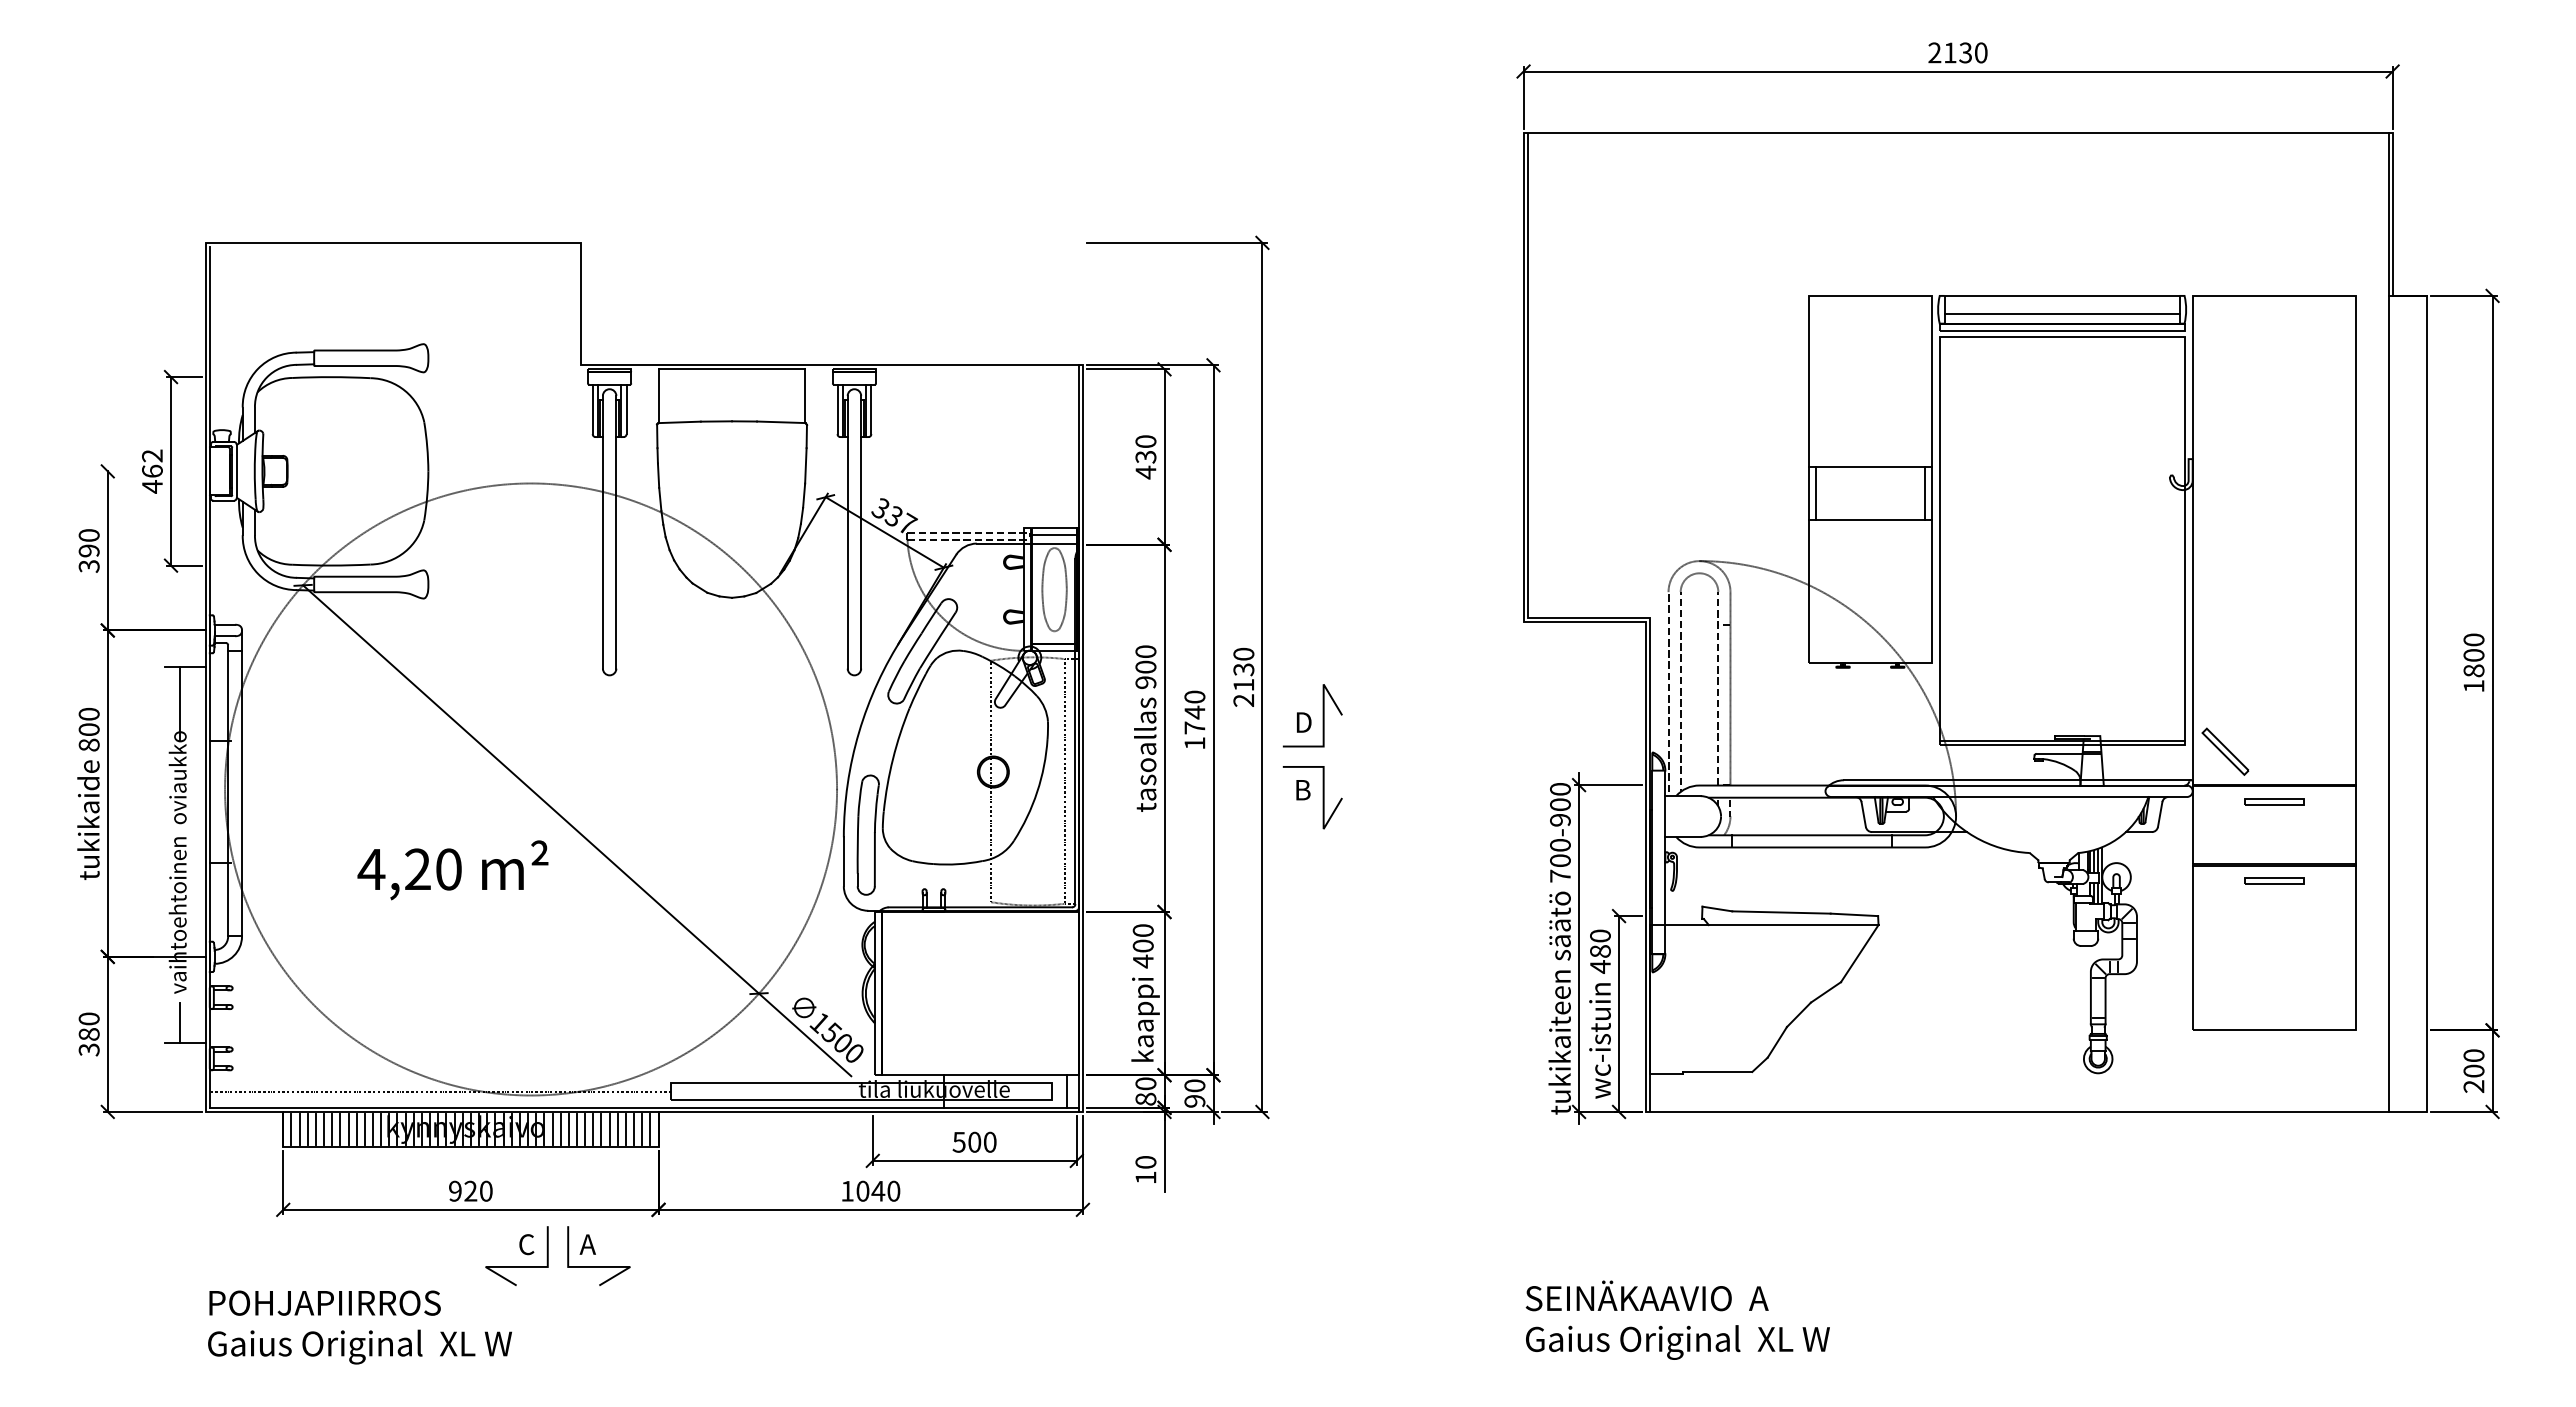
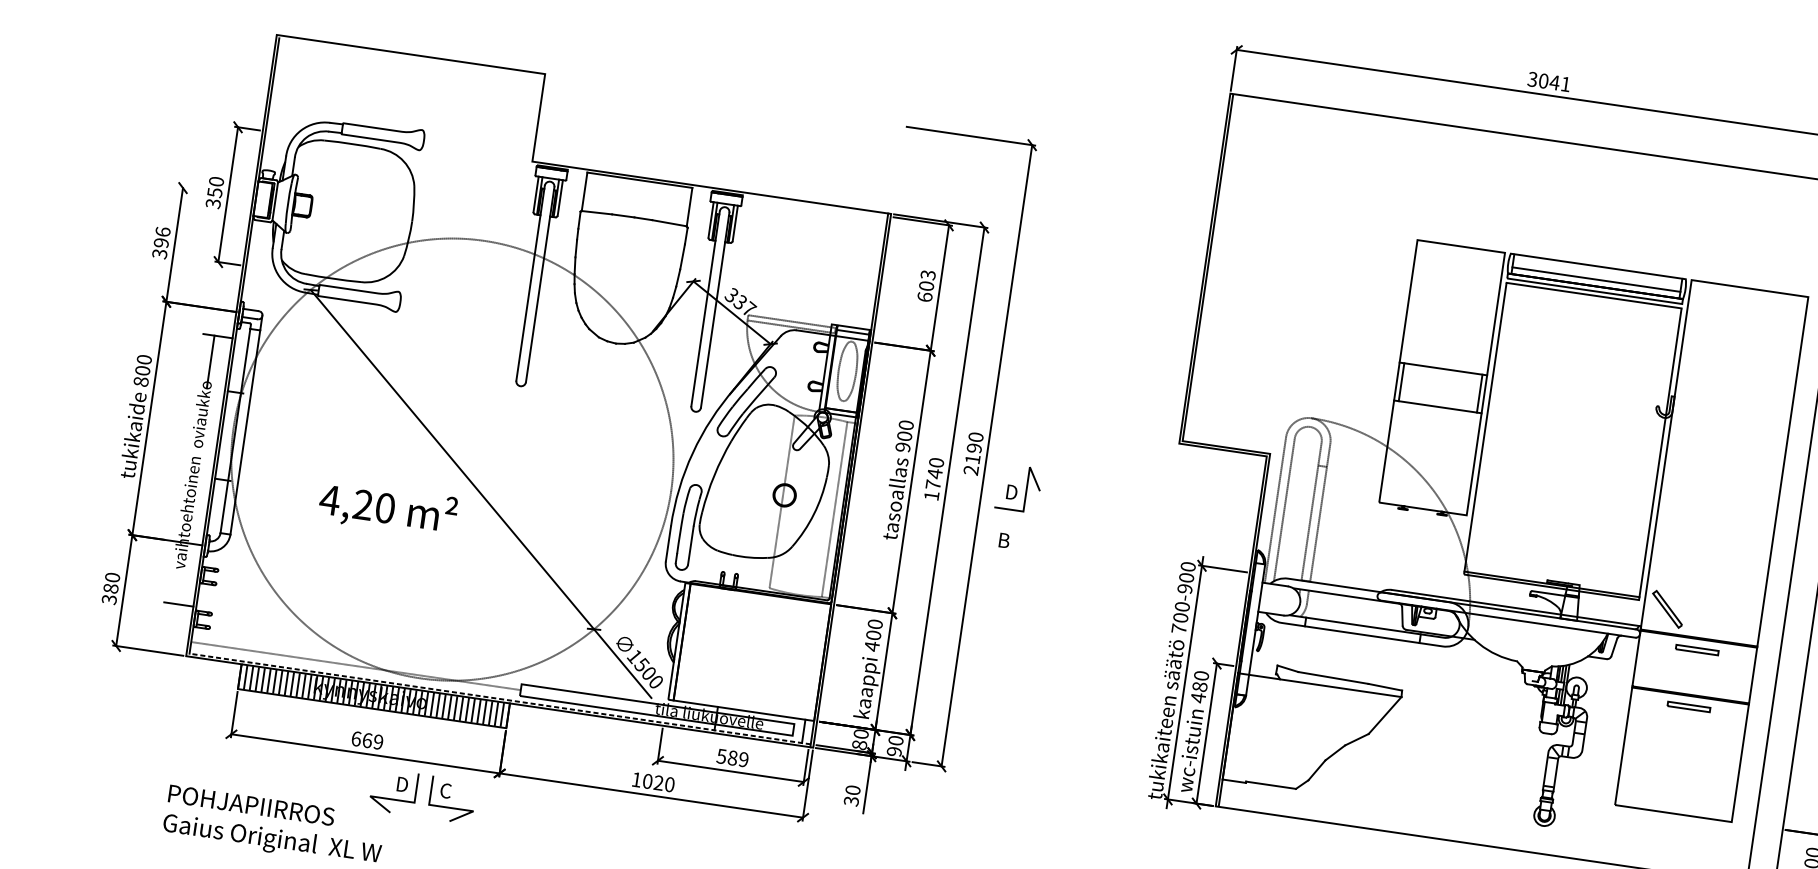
text: (1957, 52) -> (1548, 81), 2130 -> 3041
text: (1145, 457) -> (926, 286), 430 -> 603
text: (152, 471) -> (214, 192), 462 -> 350
text: (88, 535) -> (162, 231), 390 -> 396
text: (1243, 669) -> (974, 448), 2130 -> 2190
line: (1322, 797) -> (1017, 547), removed
line: (180, 1022) -> (177, 589), removed
line: (644, 1107) -> (500, 698), solid -> dashed
text: (982, 1142) -> (738, 759), 500 -> 589
text: (1145, 1177) -> (851, 801), 10 -> 30
text: (470, 1190) -> (367, 739), 920 -> 669
text: (878, 1190) -> (658, 782), 1040 -> 1020
text: (527, 1244) -> (402, 784), C -> D
text: (587, 1244) -> (445, 790), A -> C

